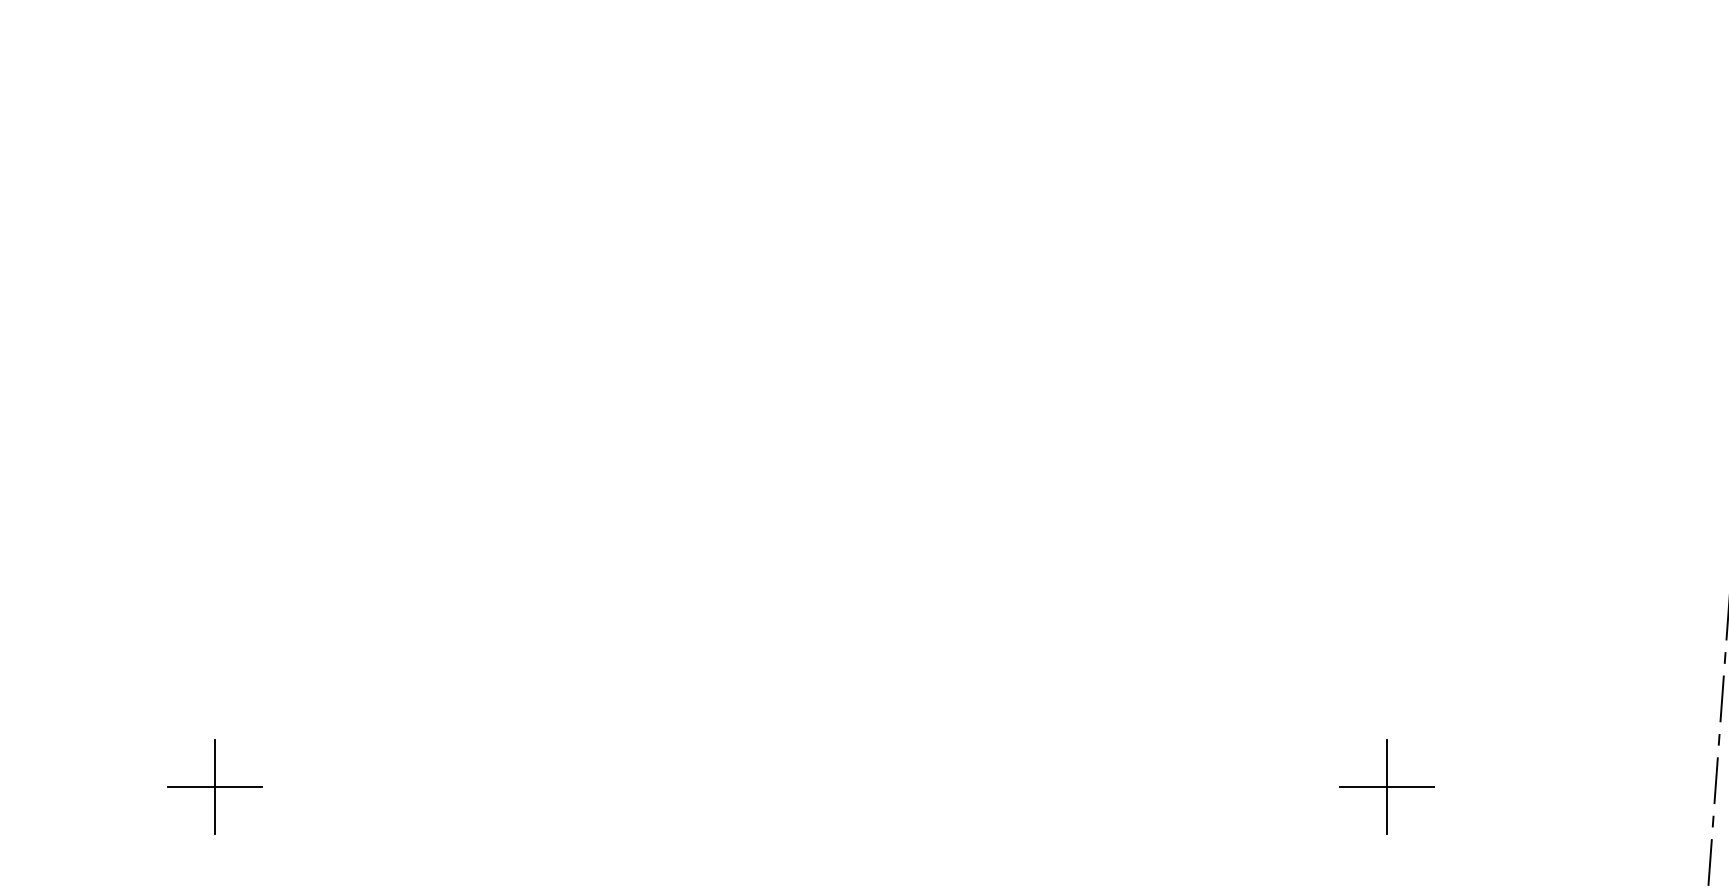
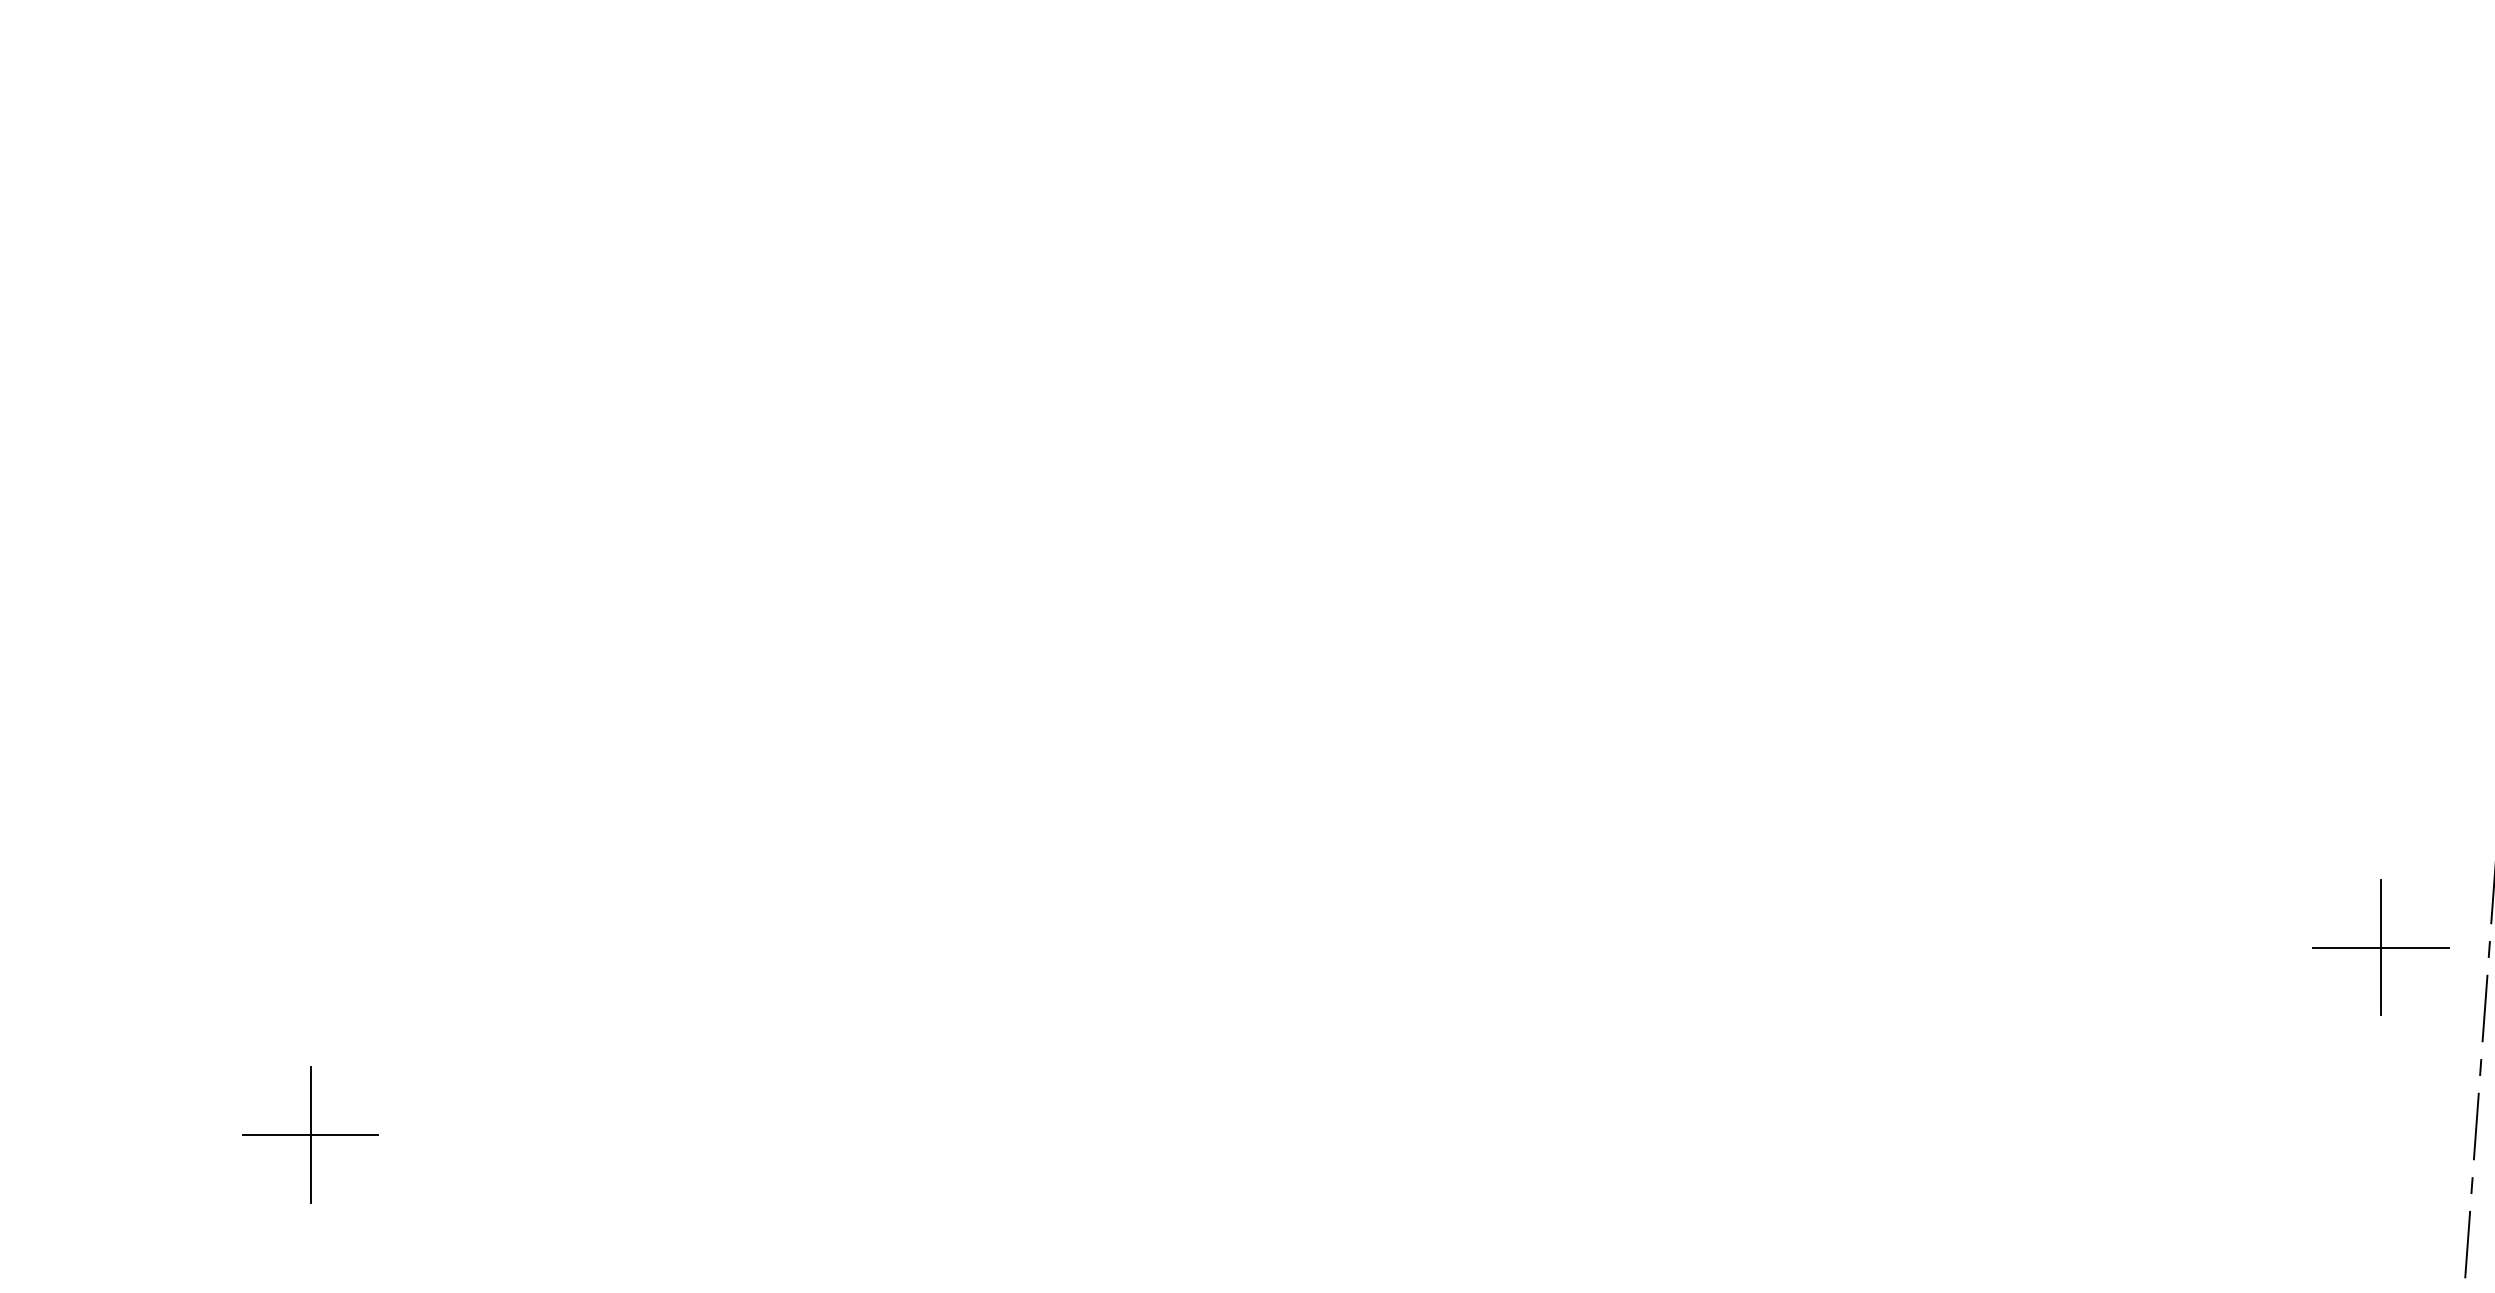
part: (1386, 786) -> (2380, 947), moved

